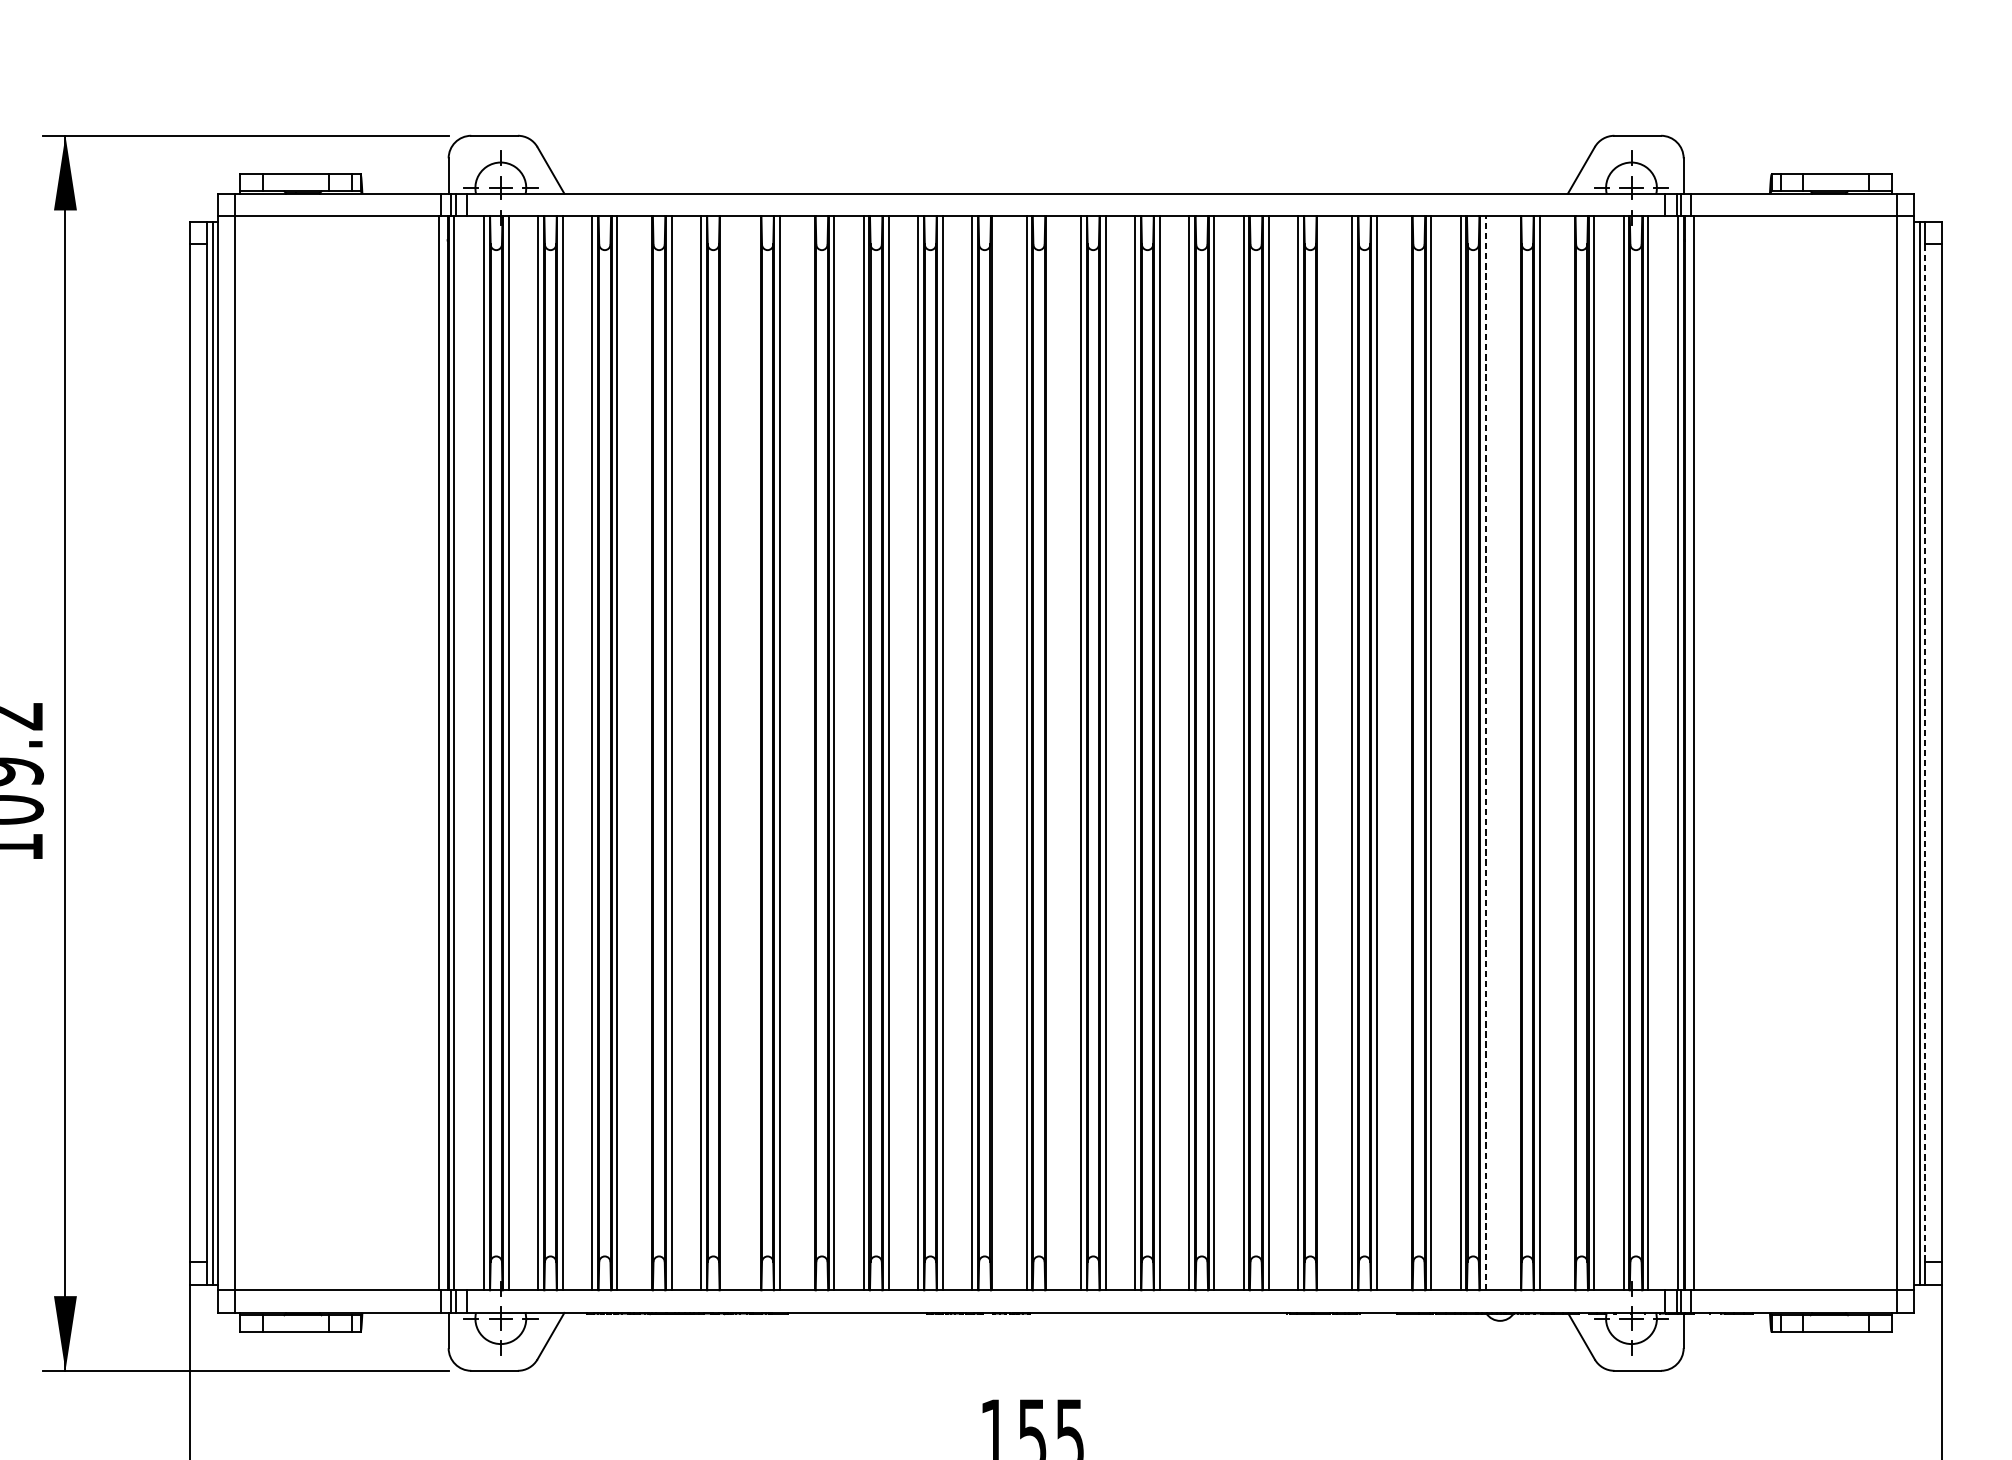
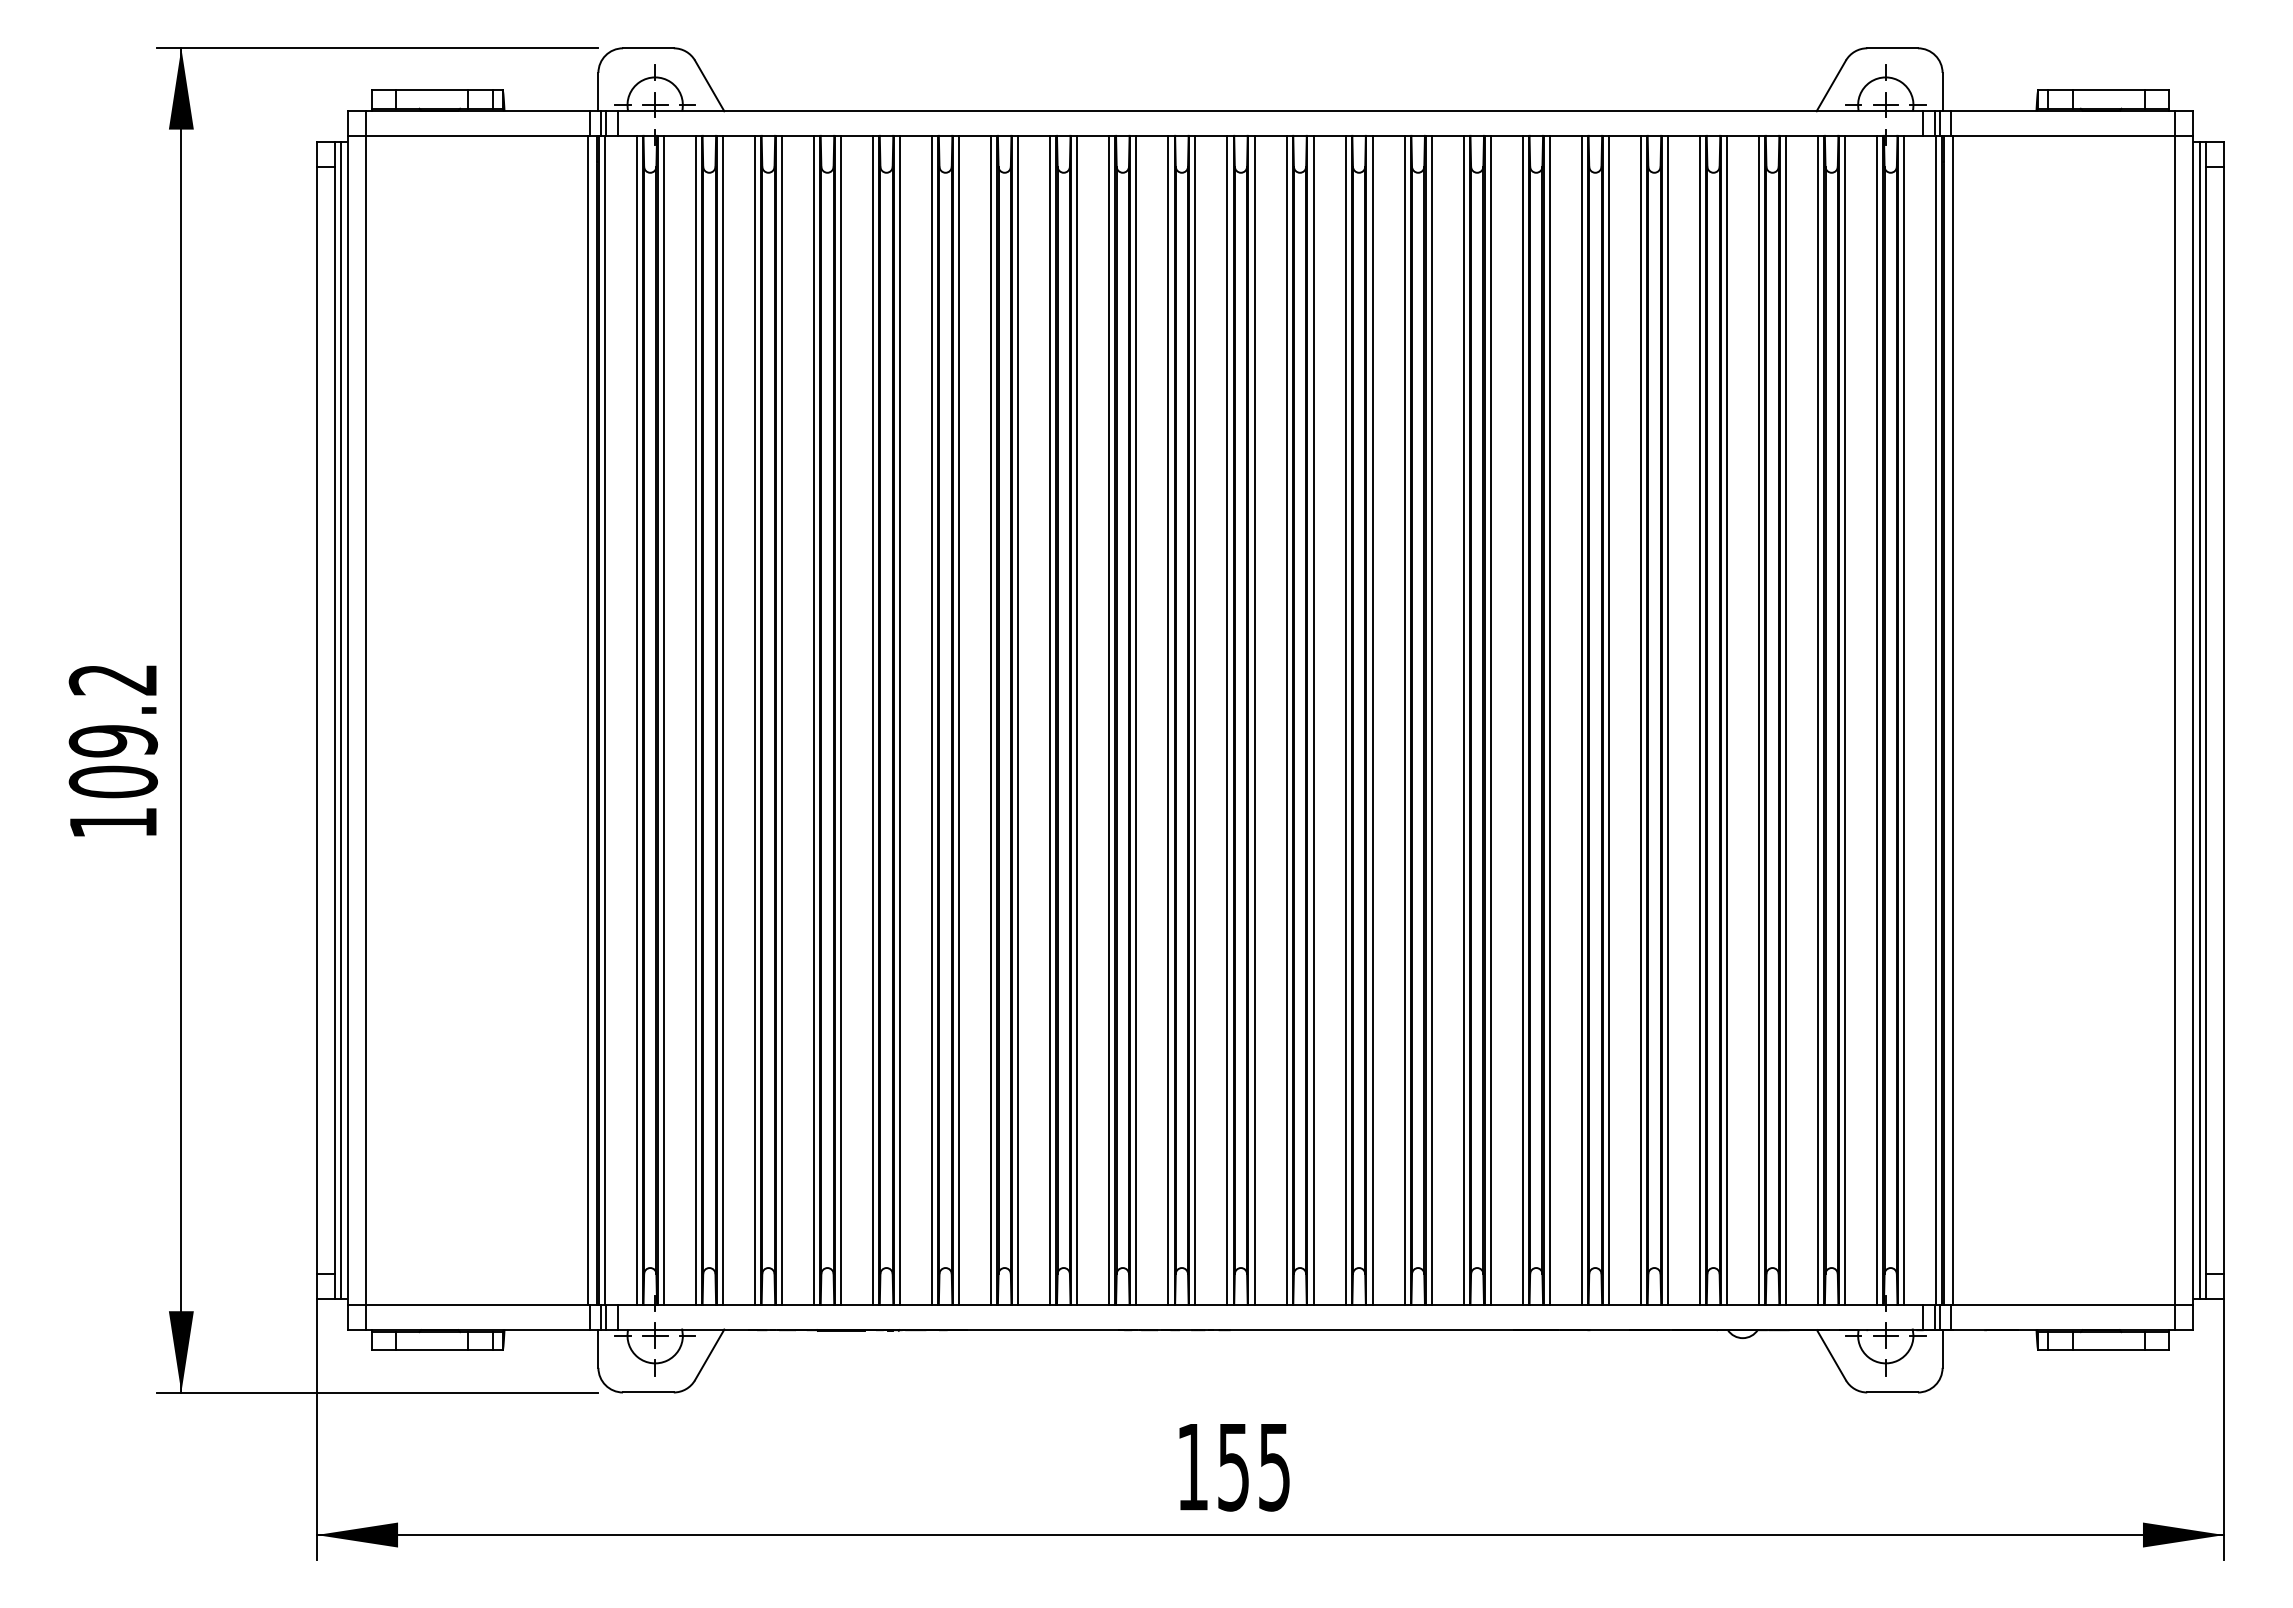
line: (646, 752) -> (813, 719), added
line: (726, 752) -> (900, 719), added
line: (755, 752) -> (932, 719), added
line: (809, 752) -> (991, 719), added
line: (997, 752) -> (1195, 719), added
line: (1051, 752) -> (1254, 719), added
line: (1322, 752) -> (1549, 719), added
line: (1406, 752) -> (1640, 719), added
line: (1515, 752) -> (1759, 719), added
line: (1569, 752) -> (1818, 719), added
line: (1486, 753) -> (1727, 720), dashed -> solid
line: (1925, 753) -> (2205, 720), dashed -> solid

